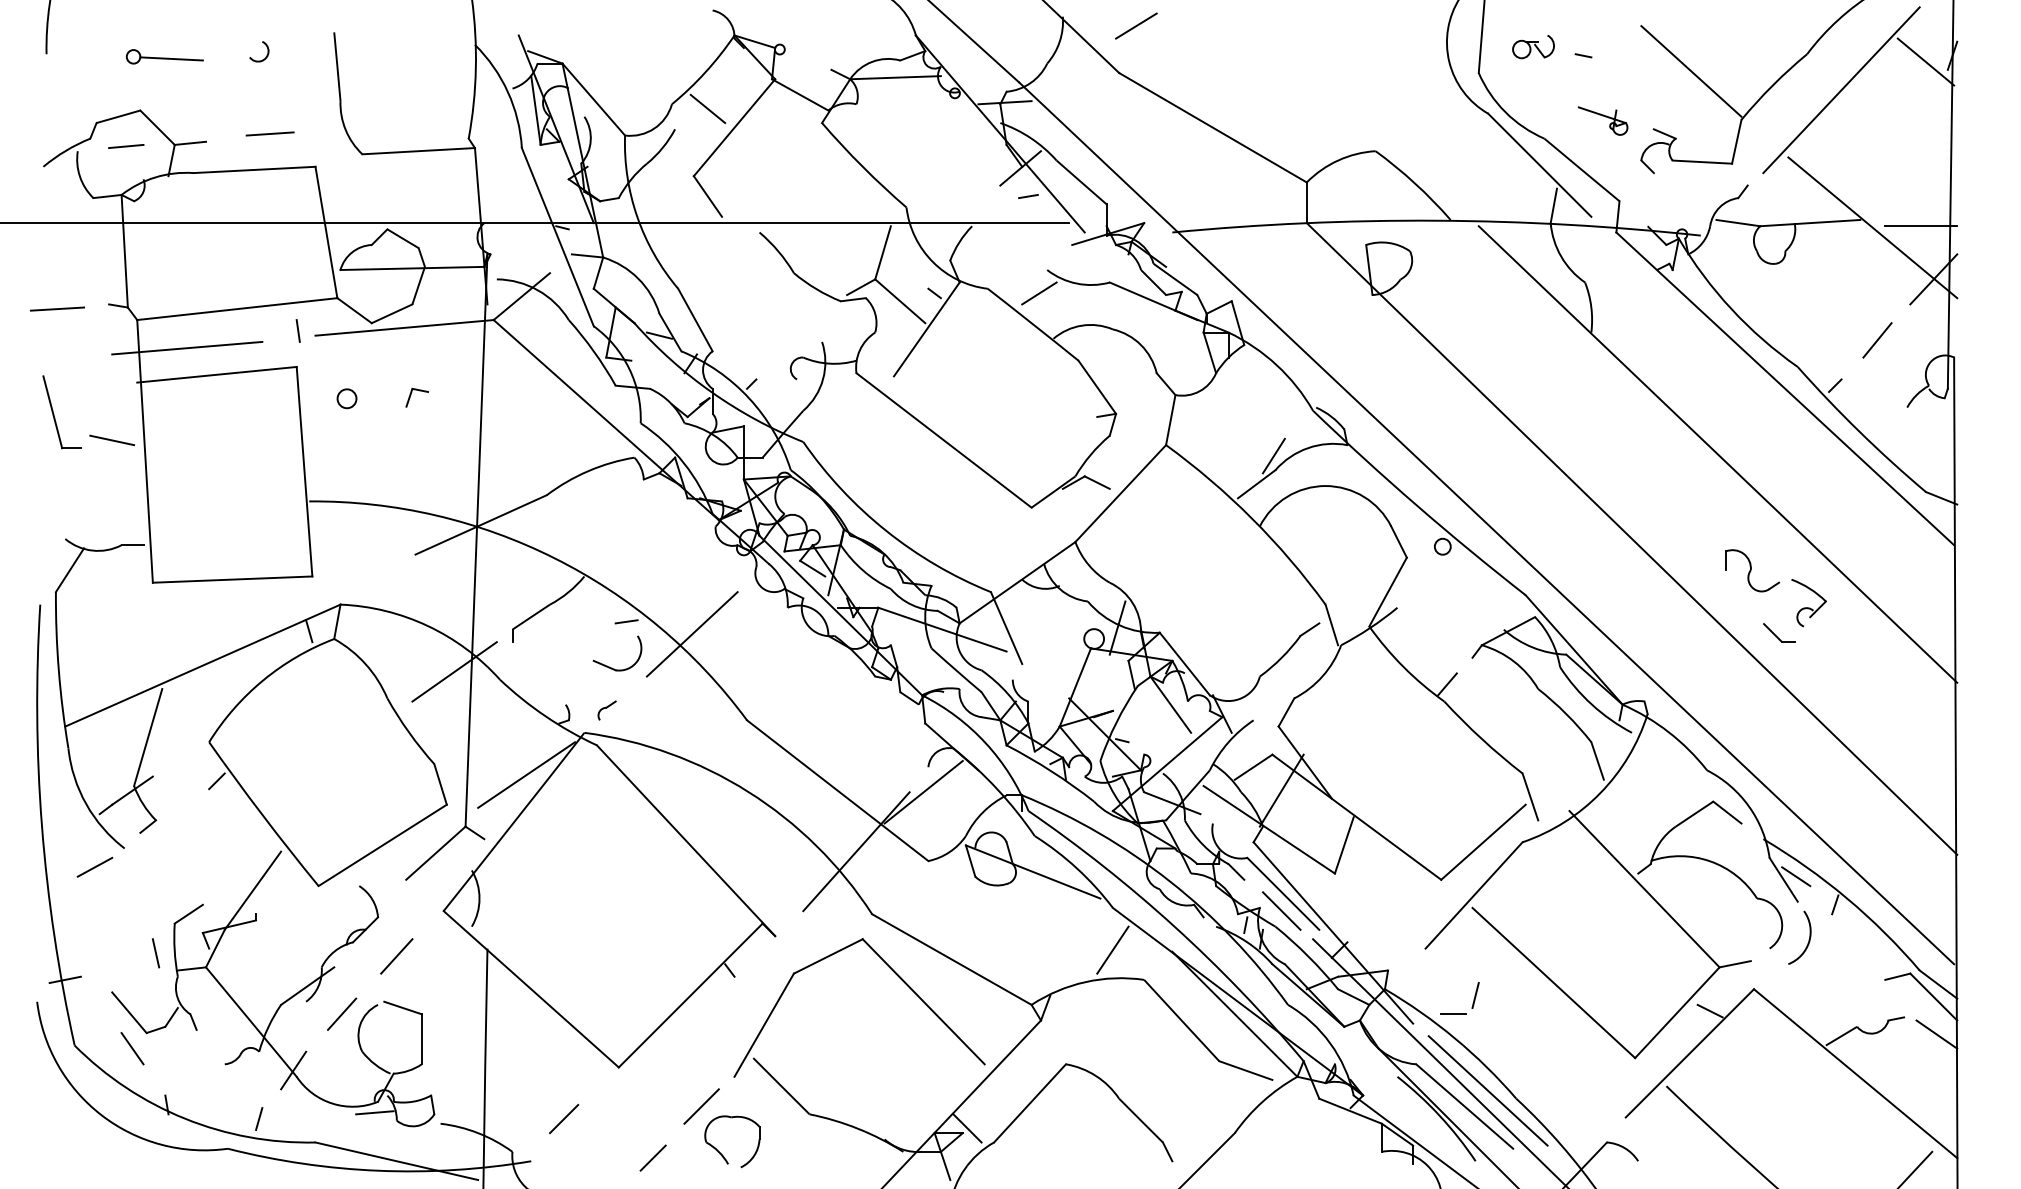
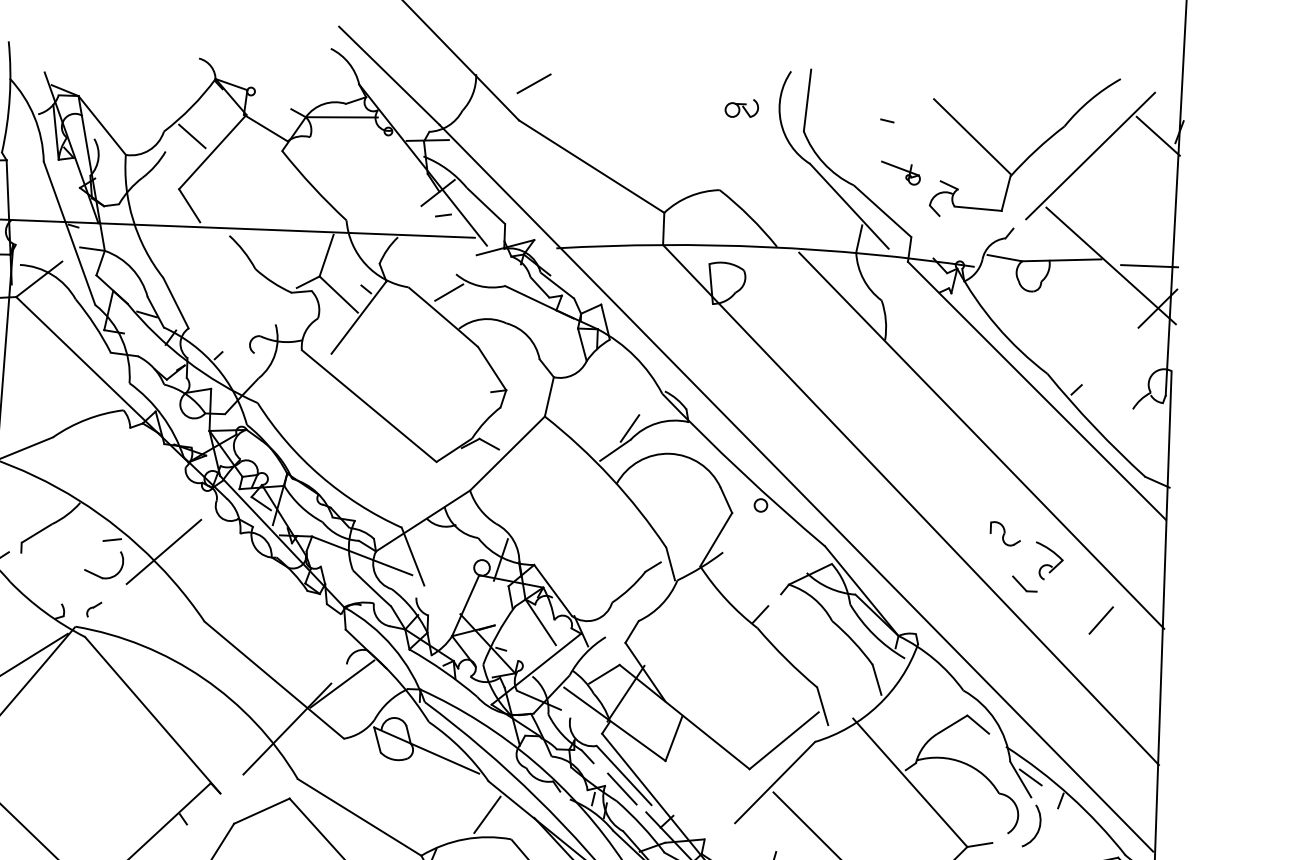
part: (1533, 46) -> (741, 107), moved
line: (1877, 340) -> (1101, 620), moved
part: (1752, 570) -> (1005, 533), size x0.7

